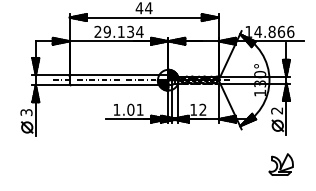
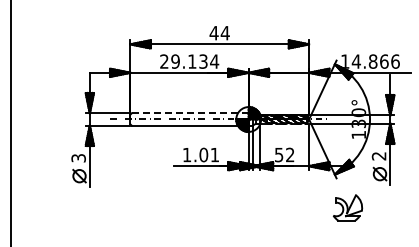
line: (119, 75) -> (190, 113), solid -> dashed
text: (194, 110) -> (279, 155), 12 -> 52
part: (280, 164) -> (347, 207), moved

